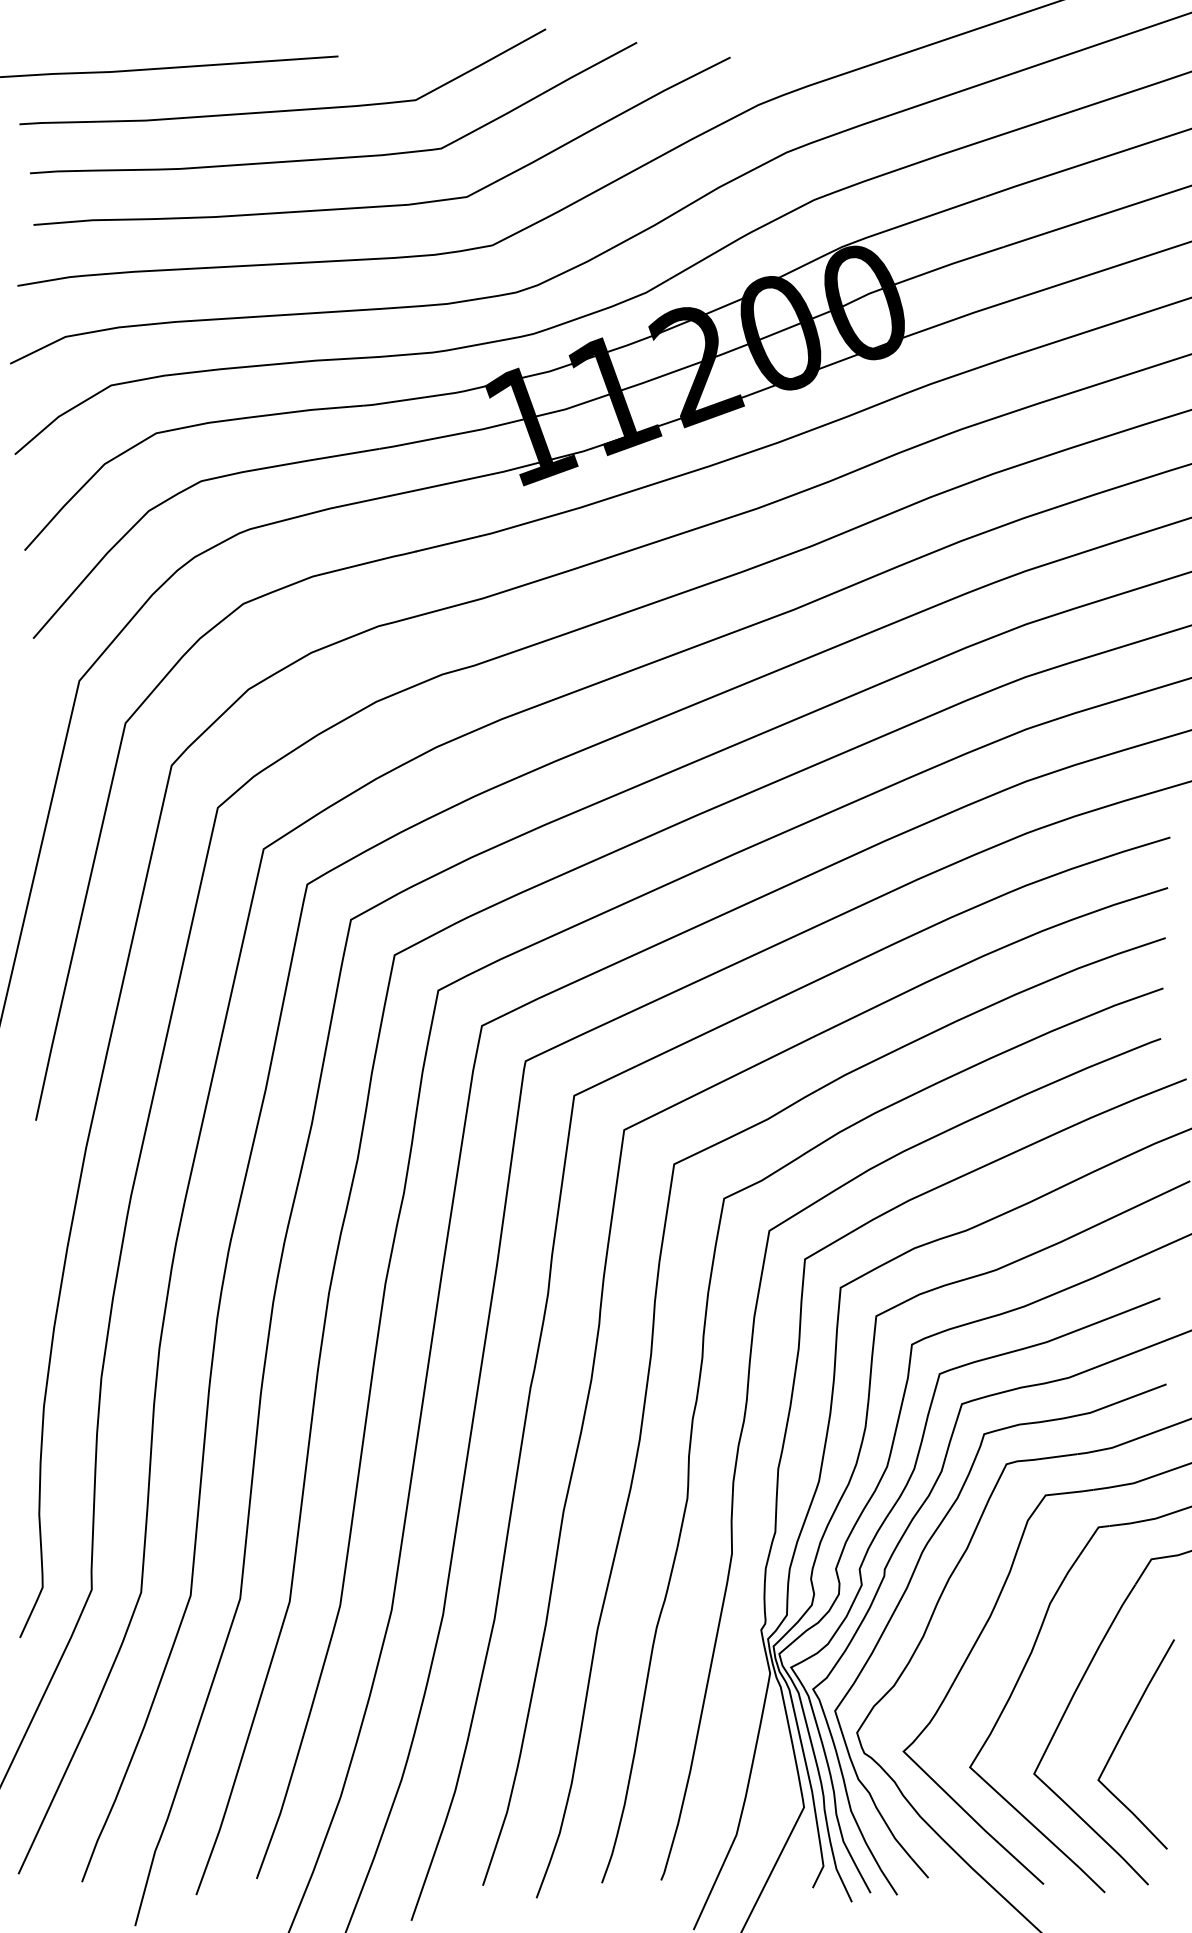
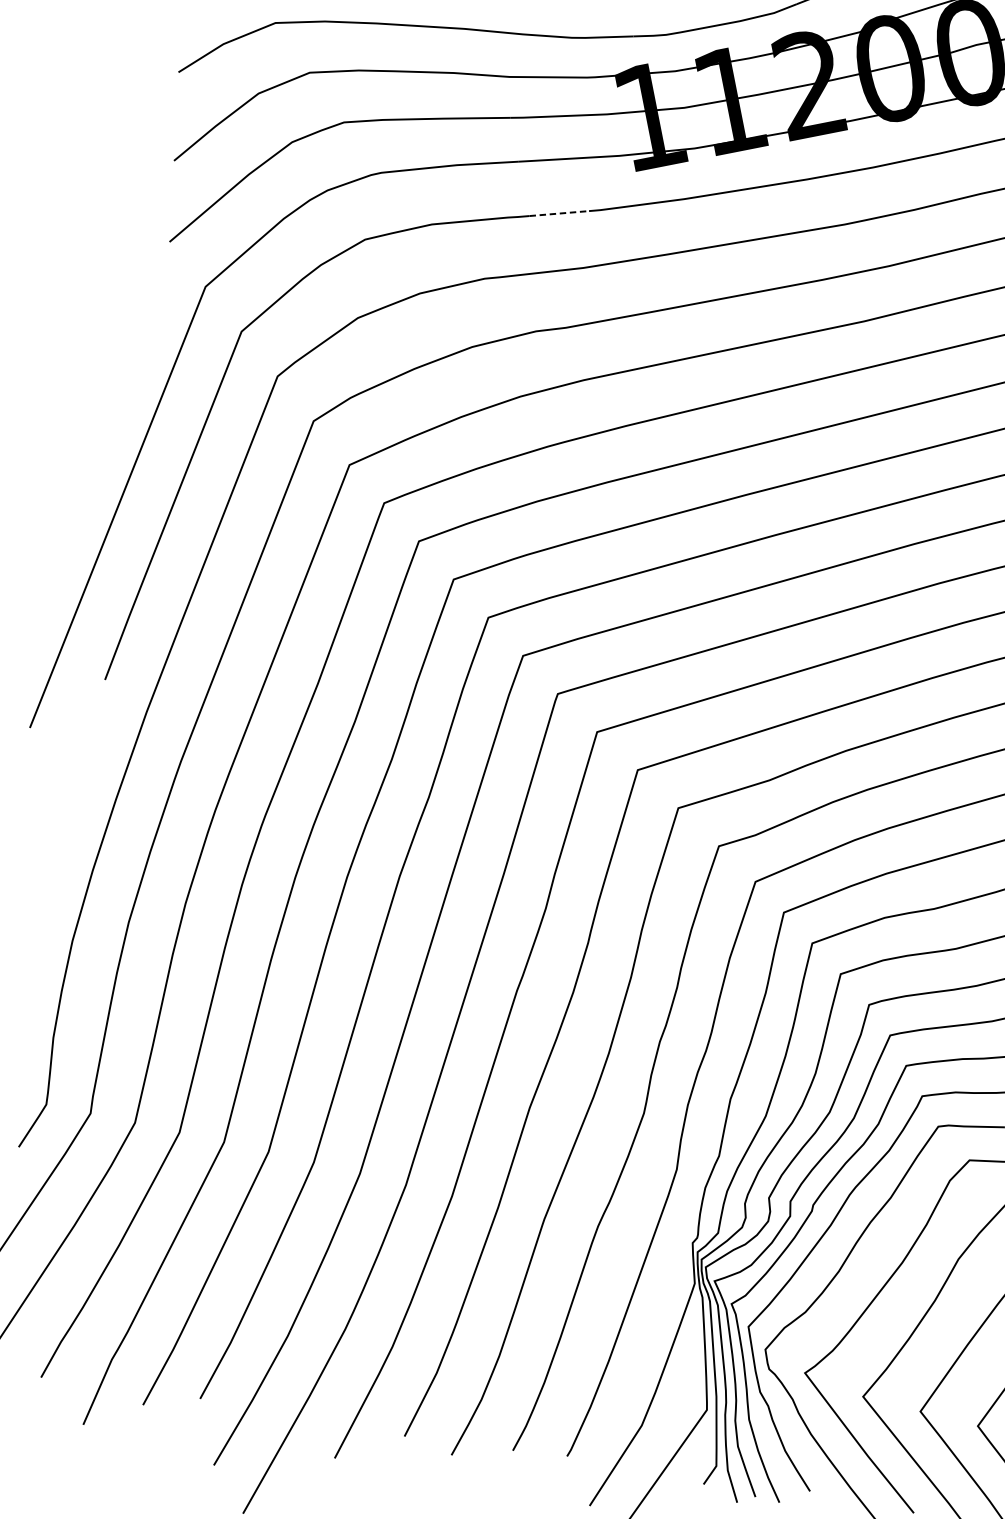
line: (448, 543) -> (559, 213), solid -> dashed

